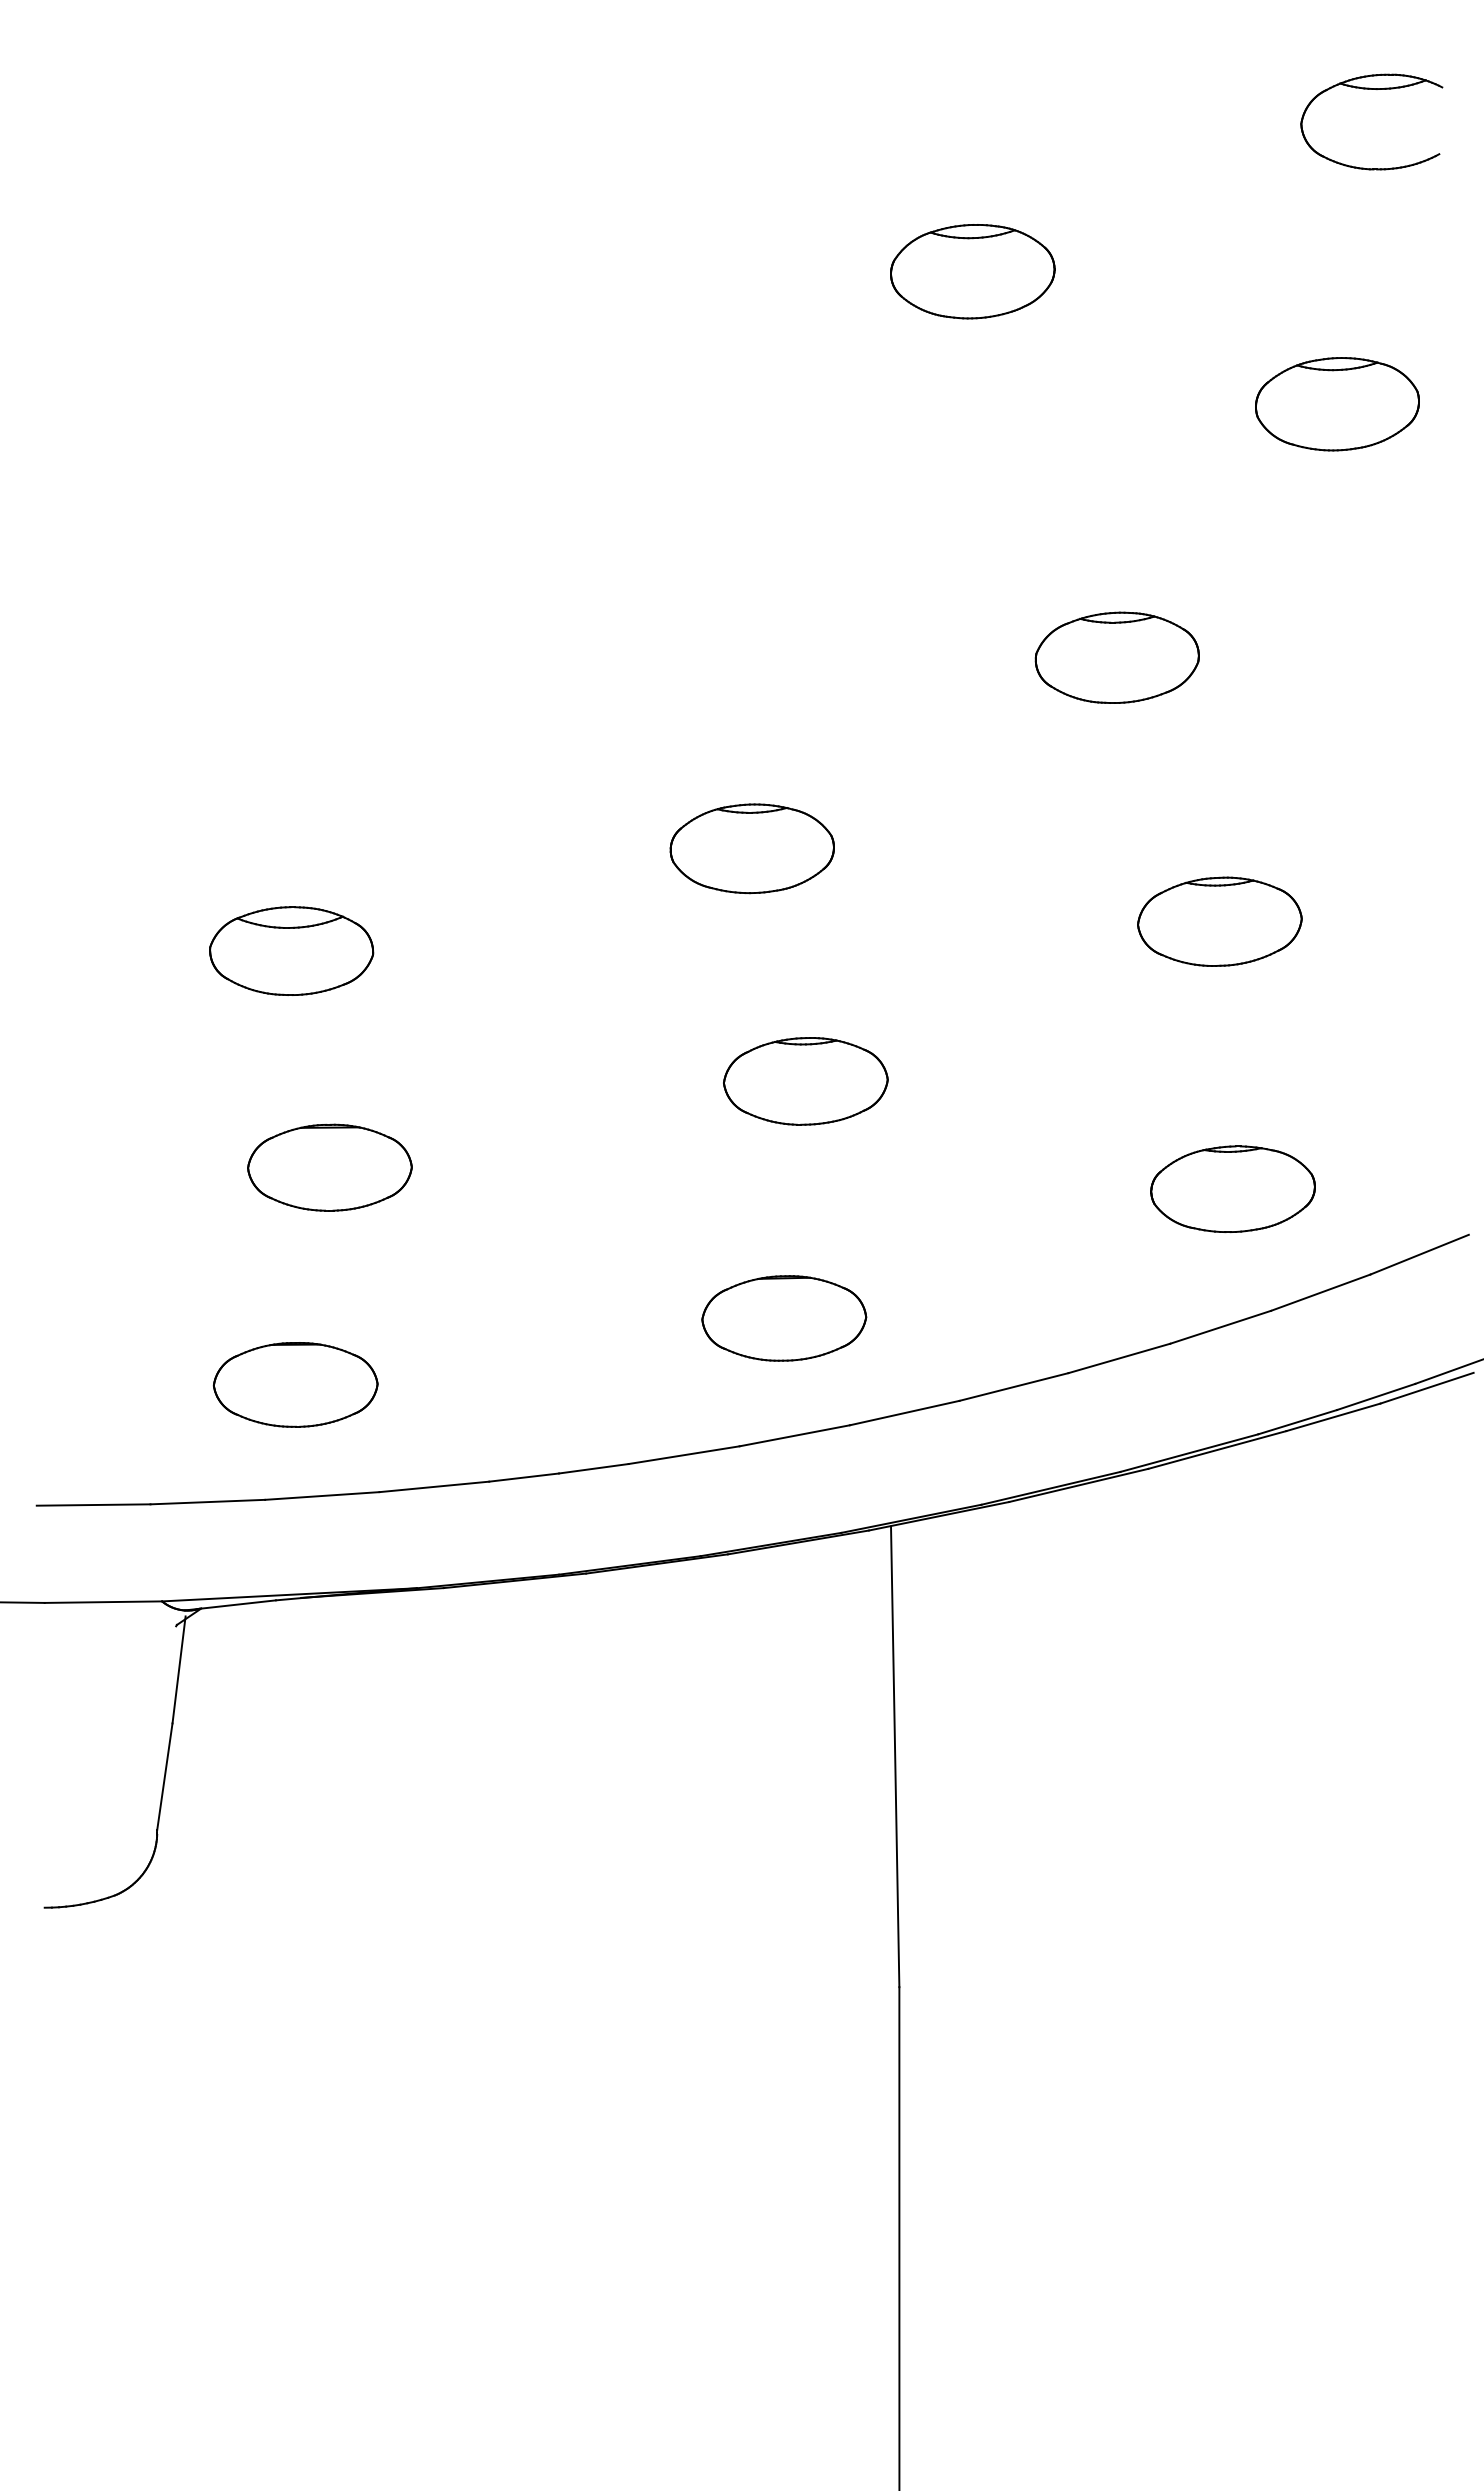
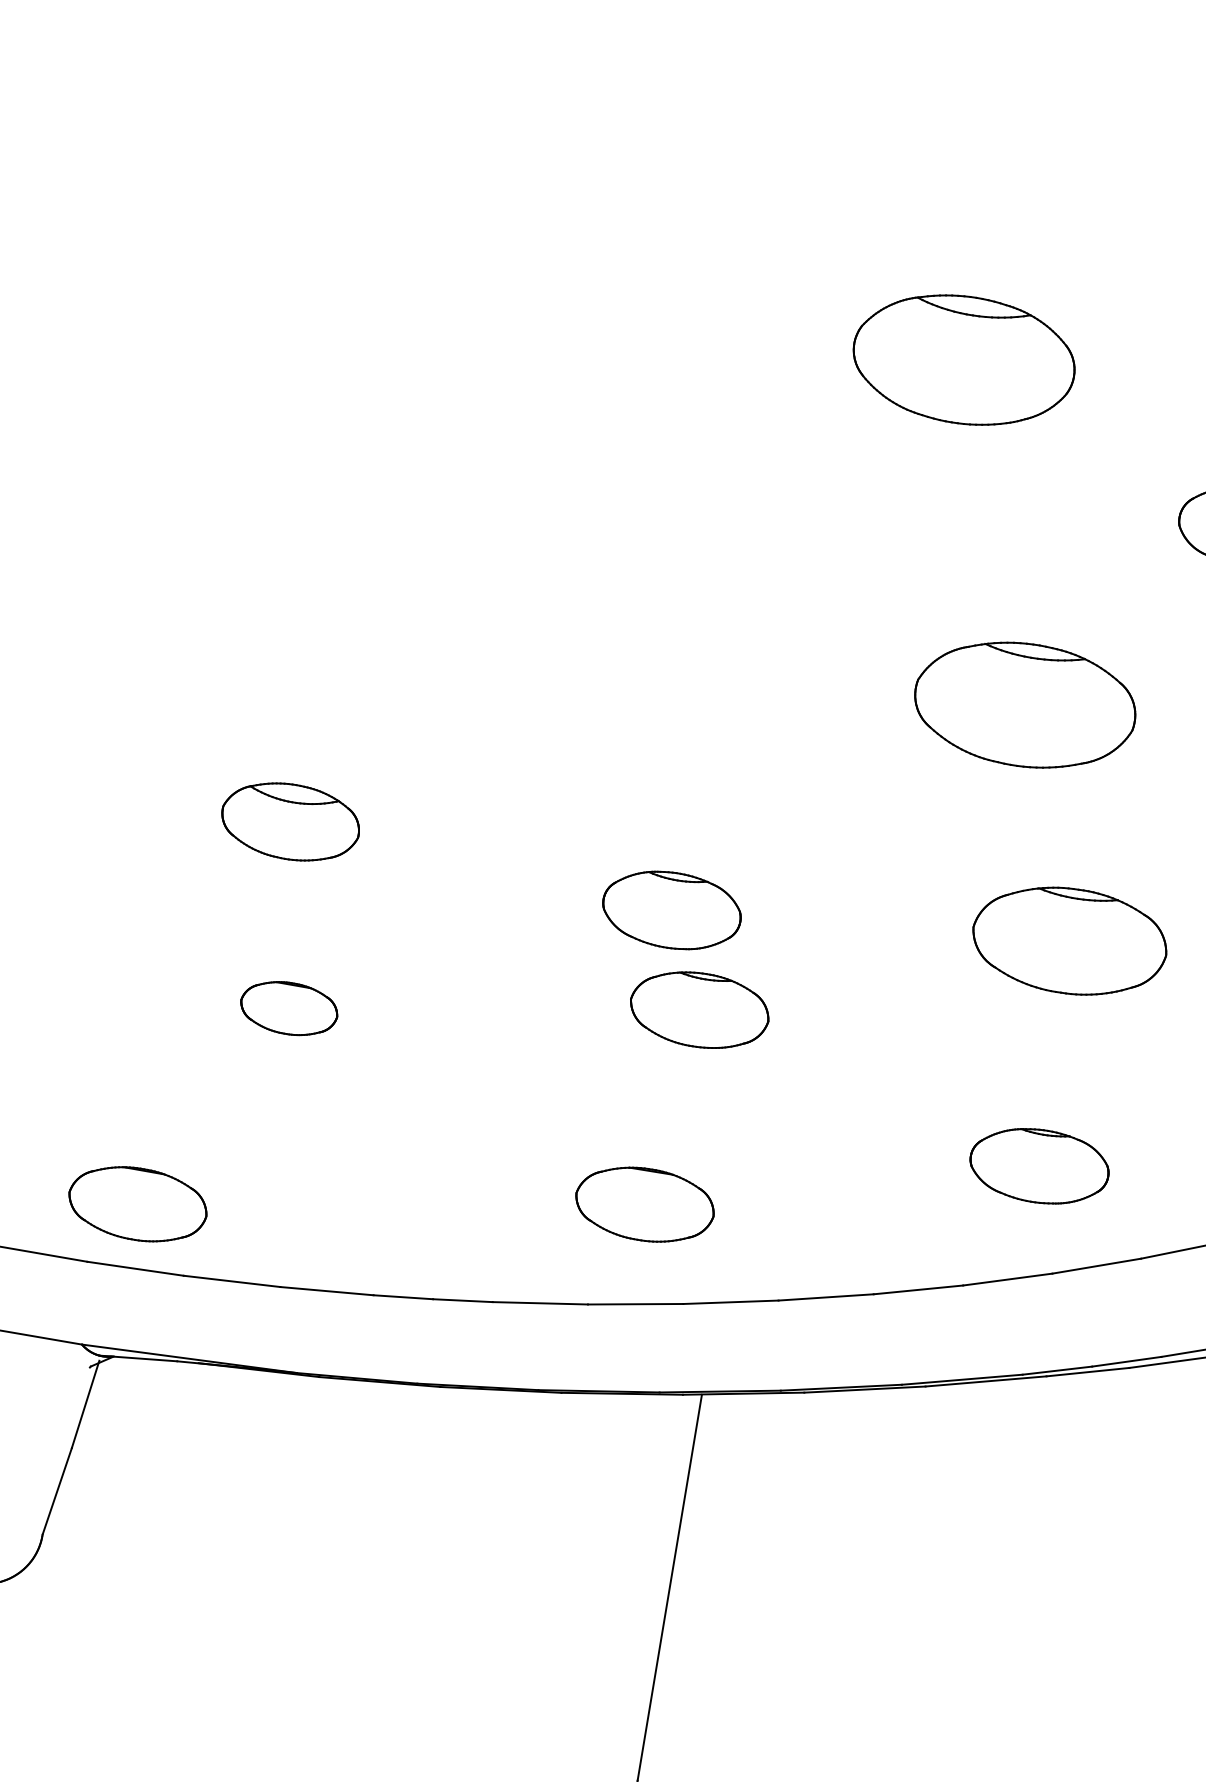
part: (972, 271) -> (964, 360), size x1.6
part: (1116, 657) -> (1024, 704), size x1.6
part: (751, 848) -> (671, 910), moved
part: (1219, 921) -> (1069, 940), size x1.4
part: (329, 1167) -> (288, 1008), size x0.7
part: (295, 1384) -> (137, 1203), moved

